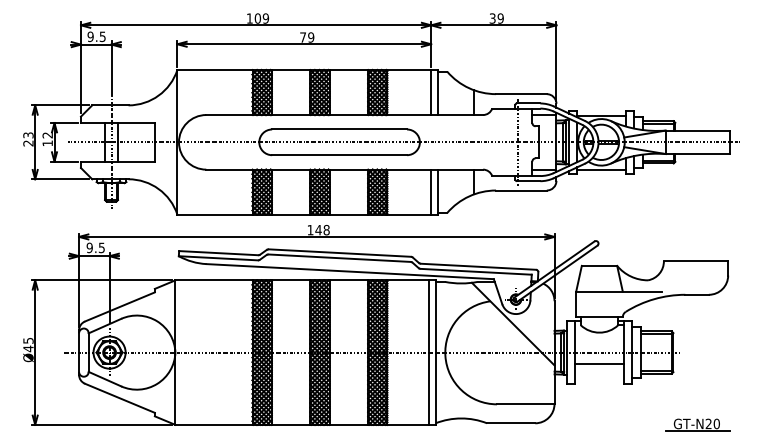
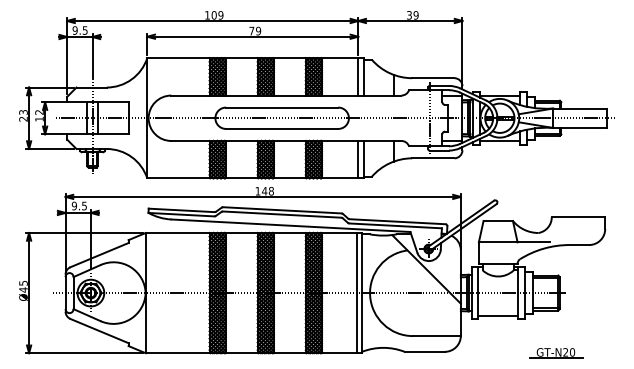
line: (599, 363) -> (498, 315), moved
part: (697, 424) -> (556, 352), moved

